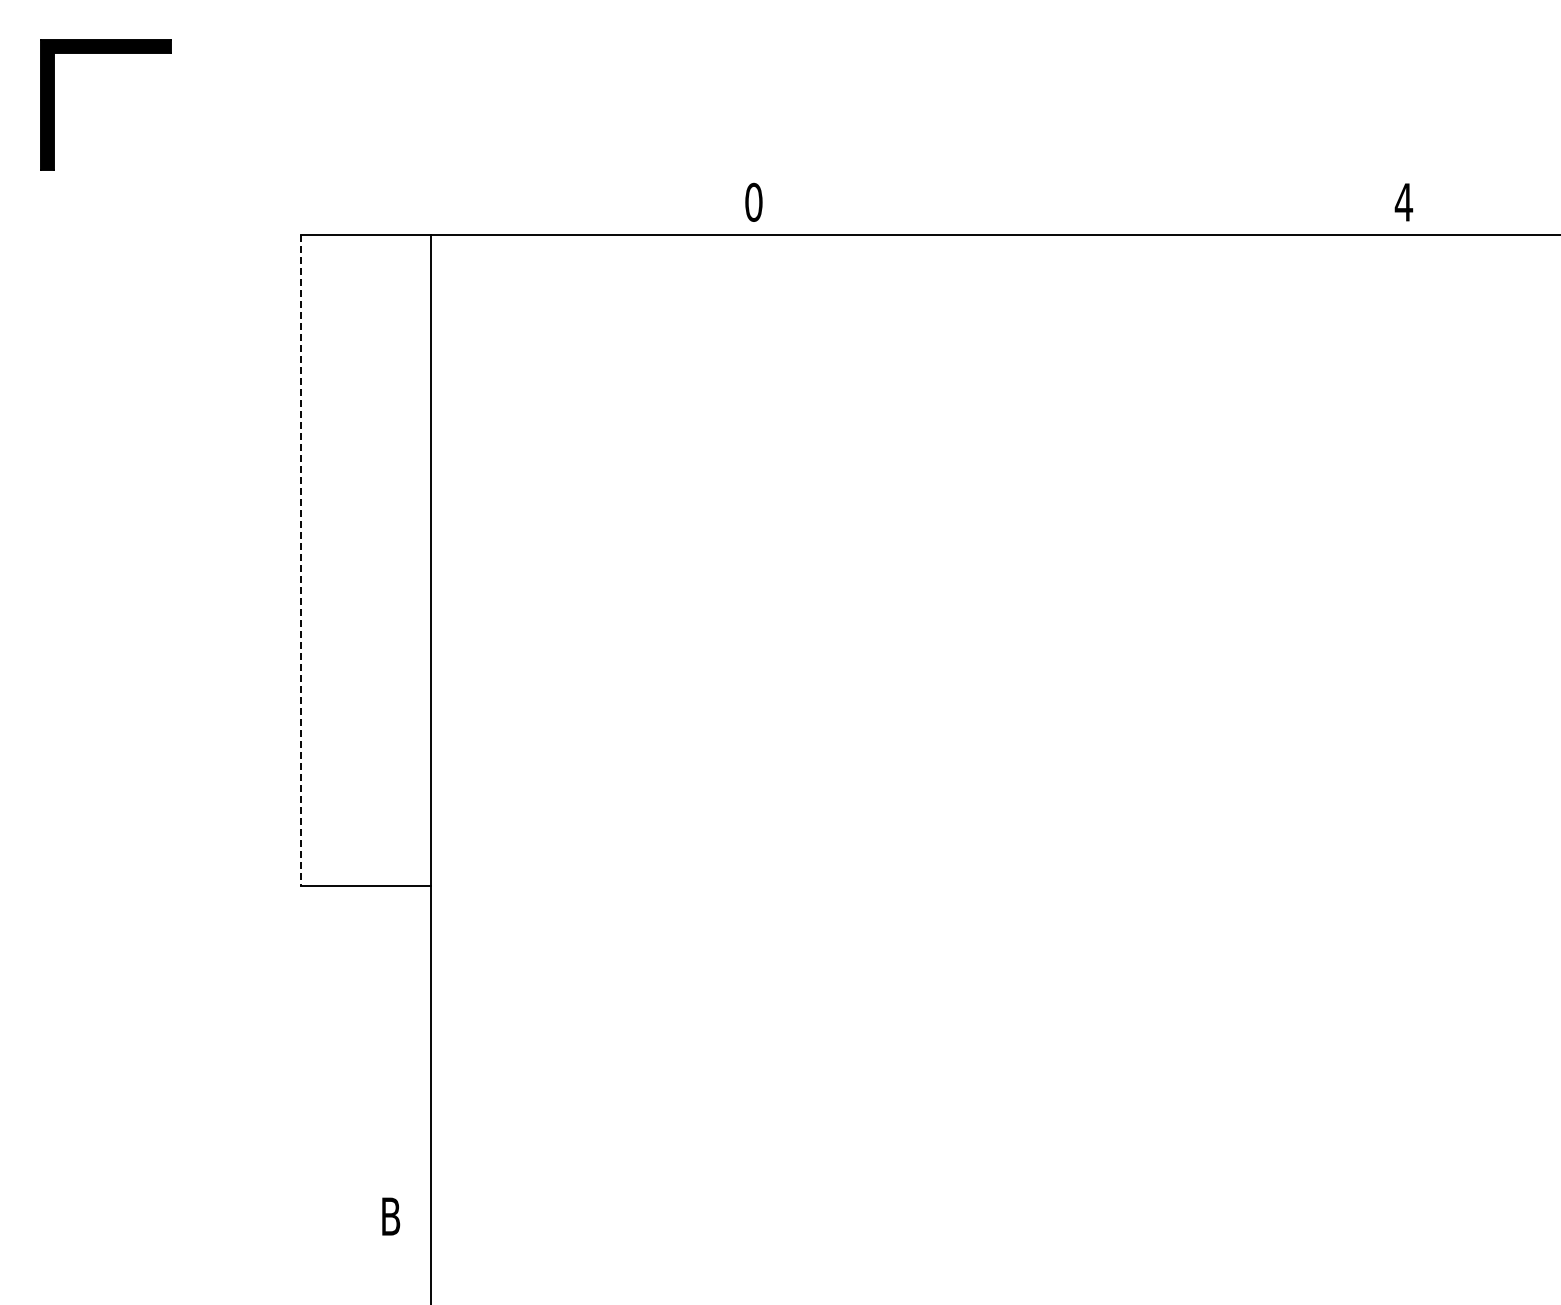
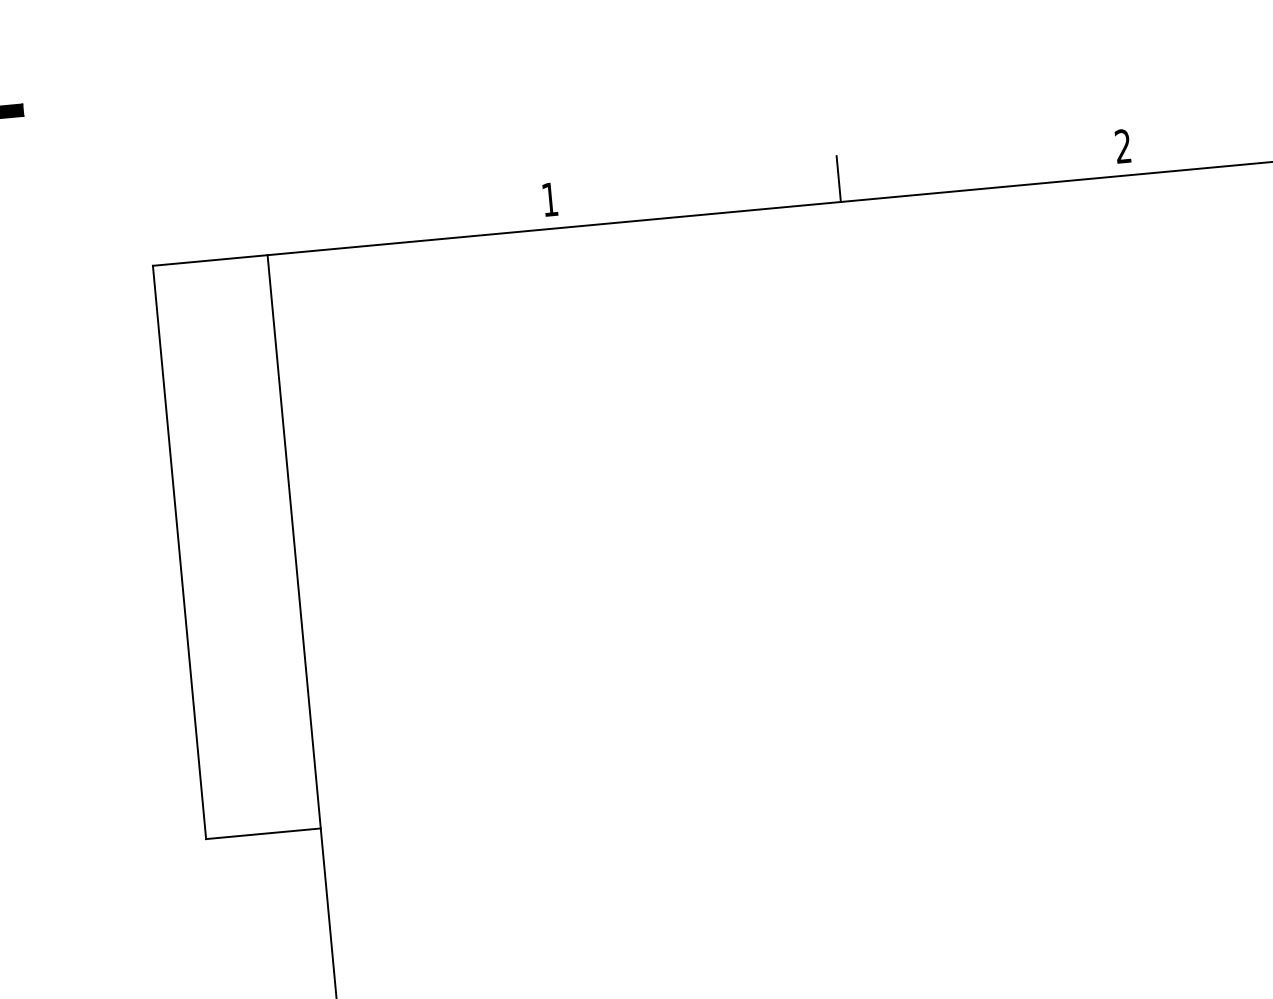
text: (753, 201) -> (549, 198), 0 -> 1
text: (1403, 201) -> (1122, 145), 4 -> 2
line: (1080, 209) -> (838, 179), added
line: (300, 560) -> (179, 552), dashed -> solid

